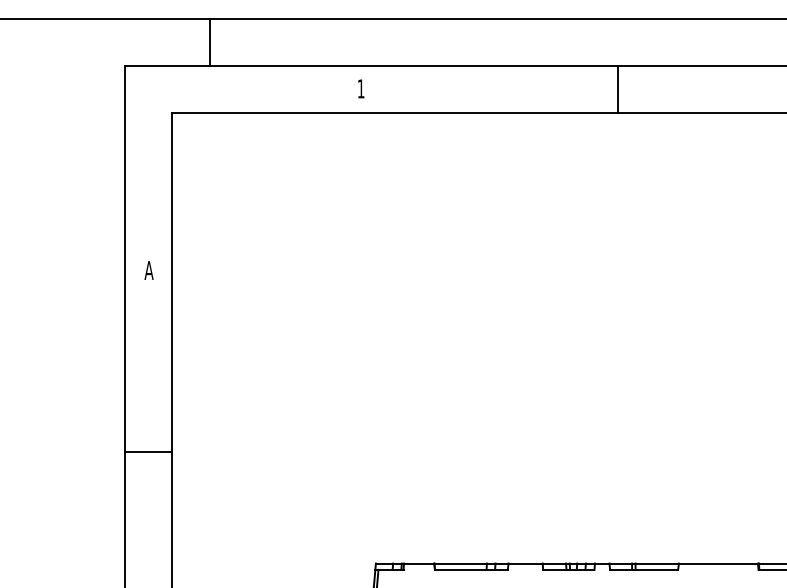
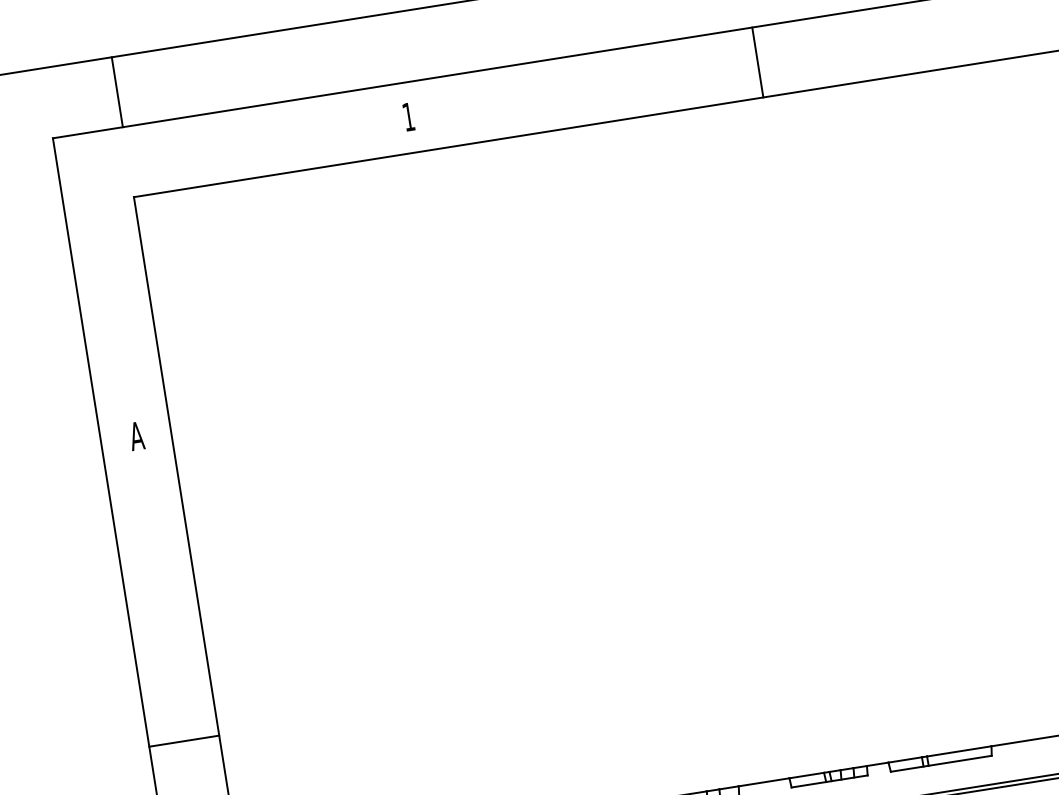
line: (210, 41) -> (117, 91), moved
line: (618, 89) -> (757, 62), moved
line: (148, 452) -> (184, 741), moved

